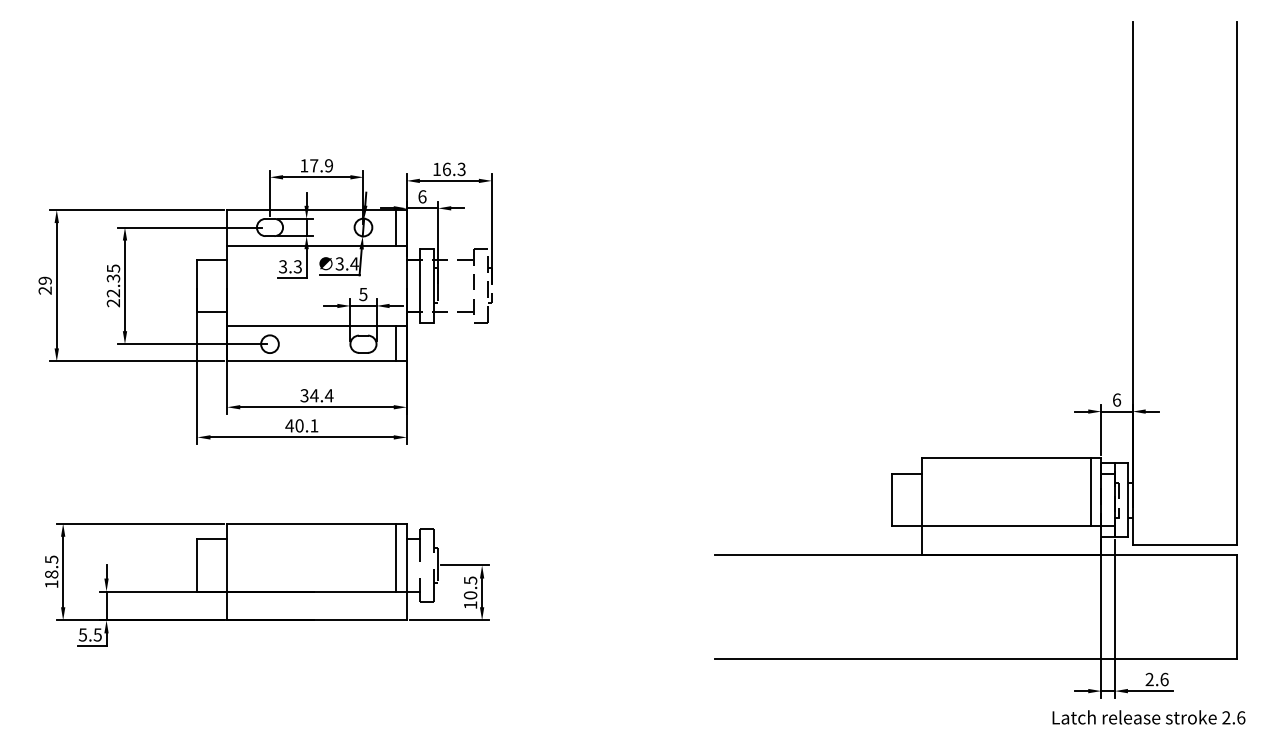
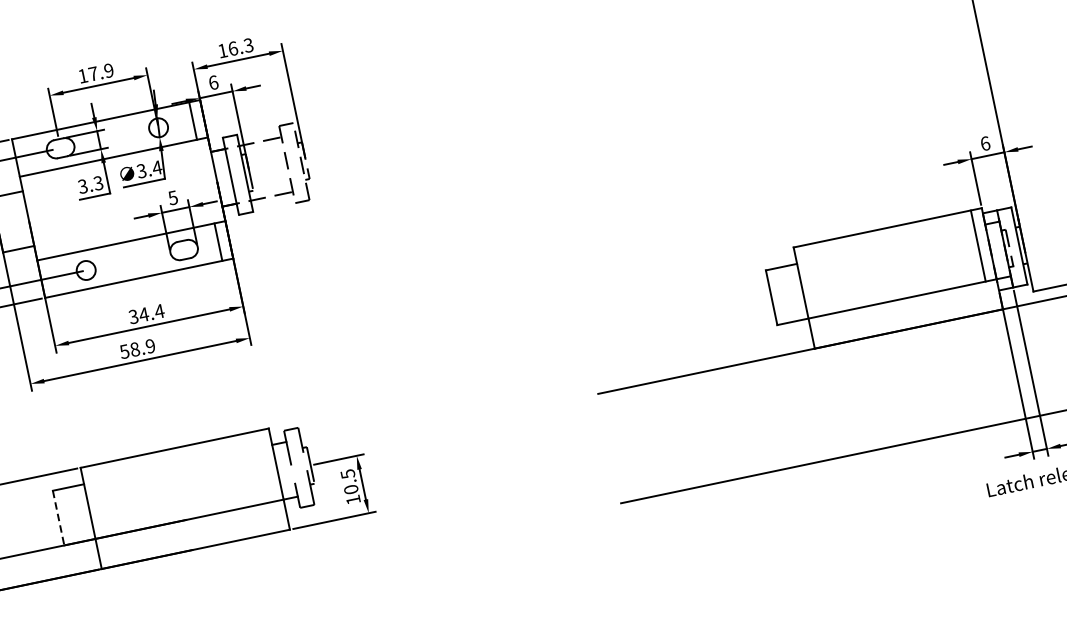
text: (301, 425) -> (136, 348), 40.1 -> 58.9
line: (396, 557) -> (265, 466), removed
line: (197, 566) -> (58, 519), solid -> dashed

